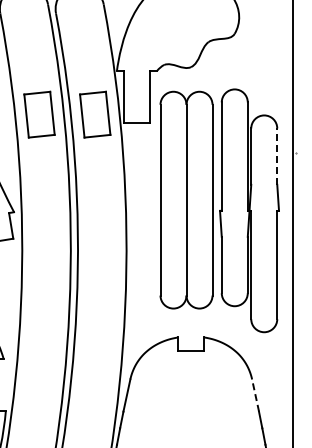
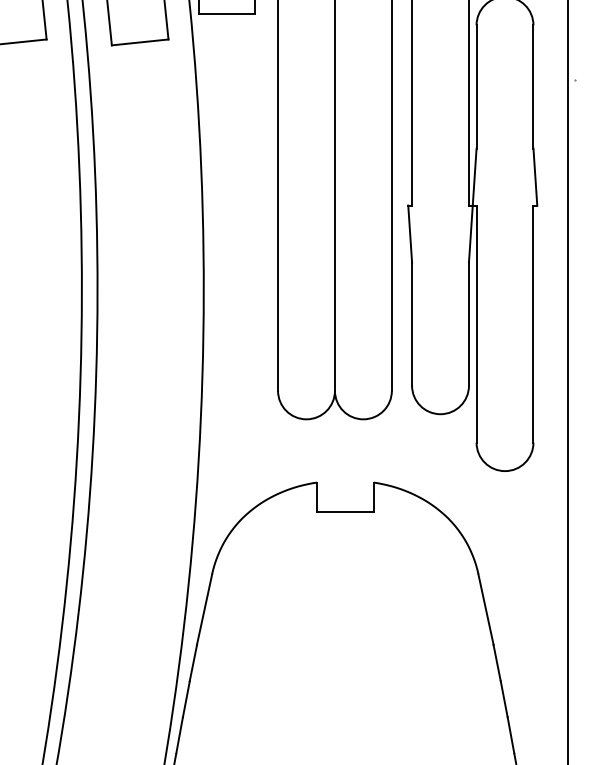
line: (277, 156) -> (533, 86), dashed -> solid
line: (255, 395) -> (485, 609), dashed -> solid

